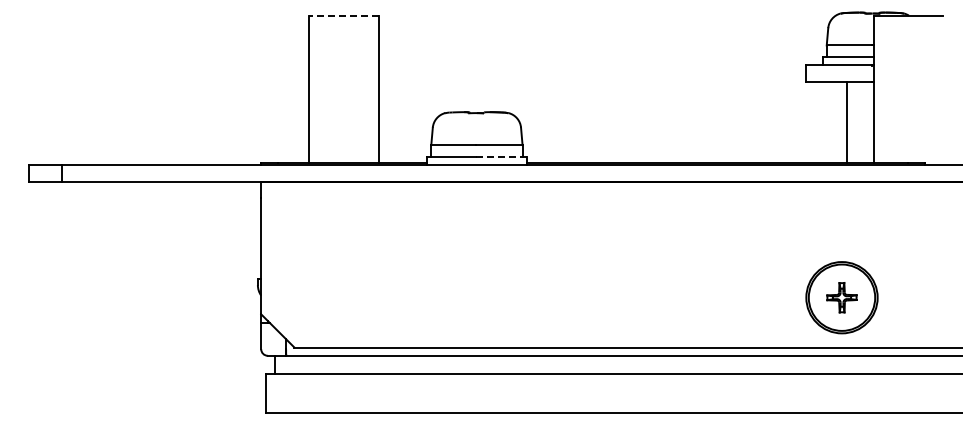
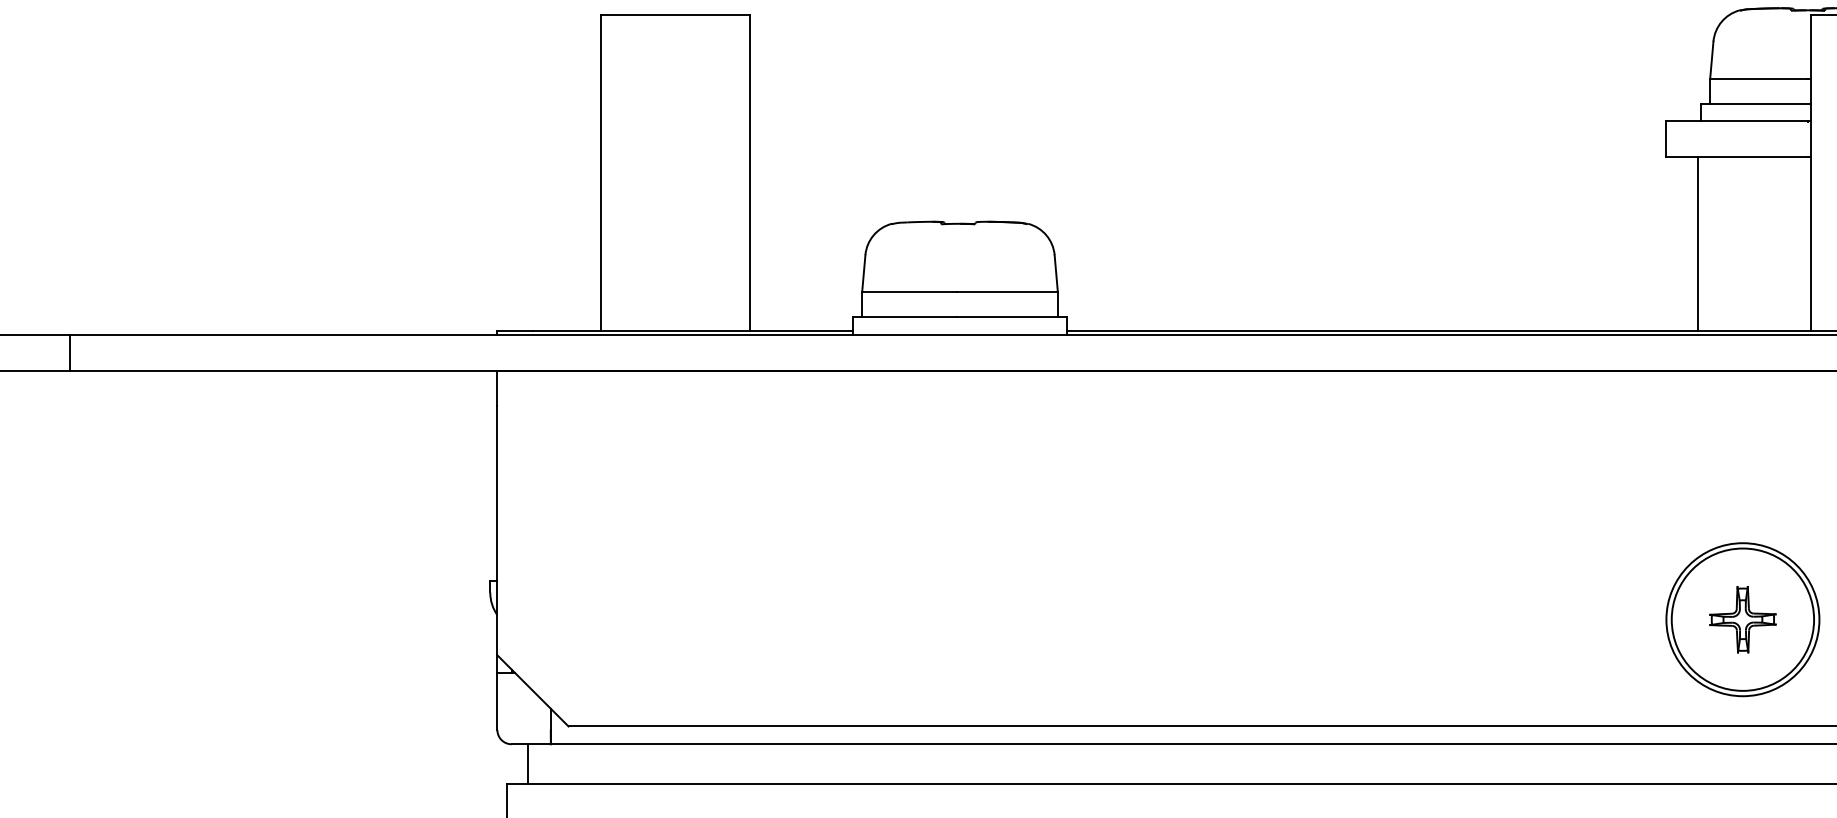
line: (344, 15) -> (676, 14), dashed -> solid
line: (846, 122) -> (1696, 243), moved
line: (501, 156) -> (1012, 316), dashed -> solid

